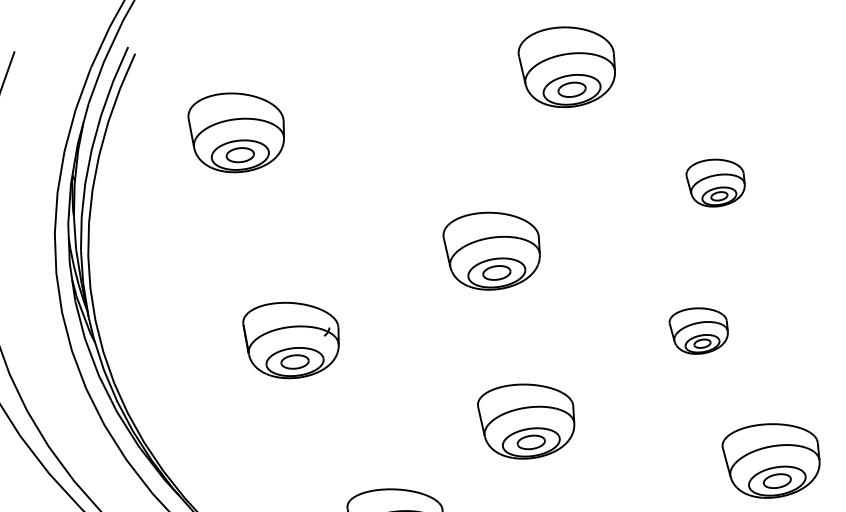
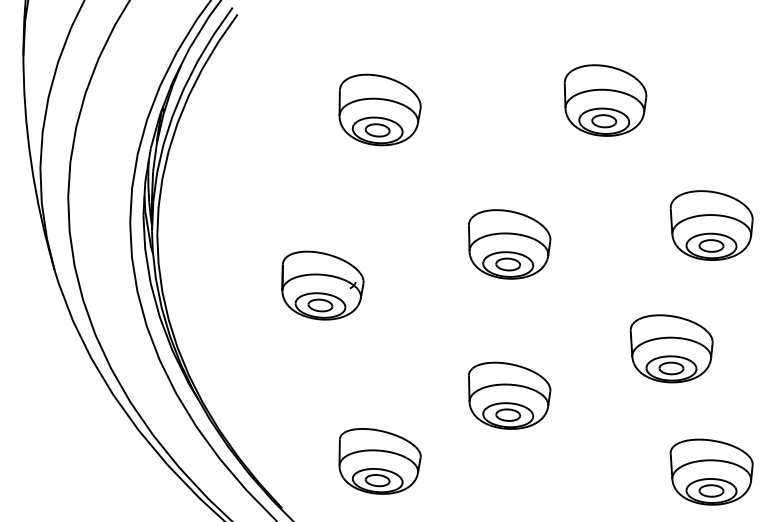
part: (237, 131) -> (379, 109), moved
part: (716, 182) -> (711, 225), size x1.67
part: (699, 330) -> (671, 348), size x1.67

